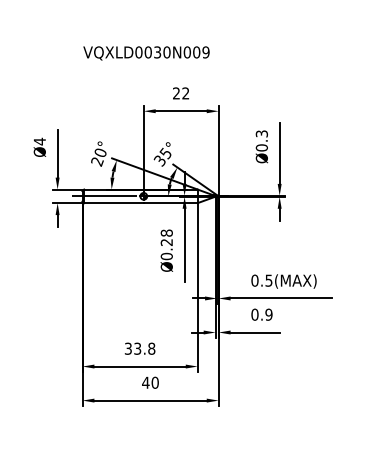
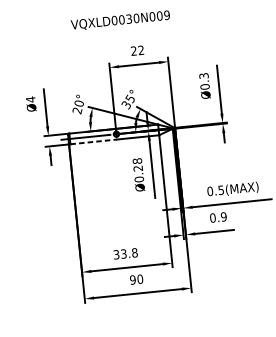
text: (146, 53) -> (120, 20), moved
line: (114, 203) -> (94, 142), solid -> dashed
text: (145, 382) -> (132, 279), 40 -> 90

